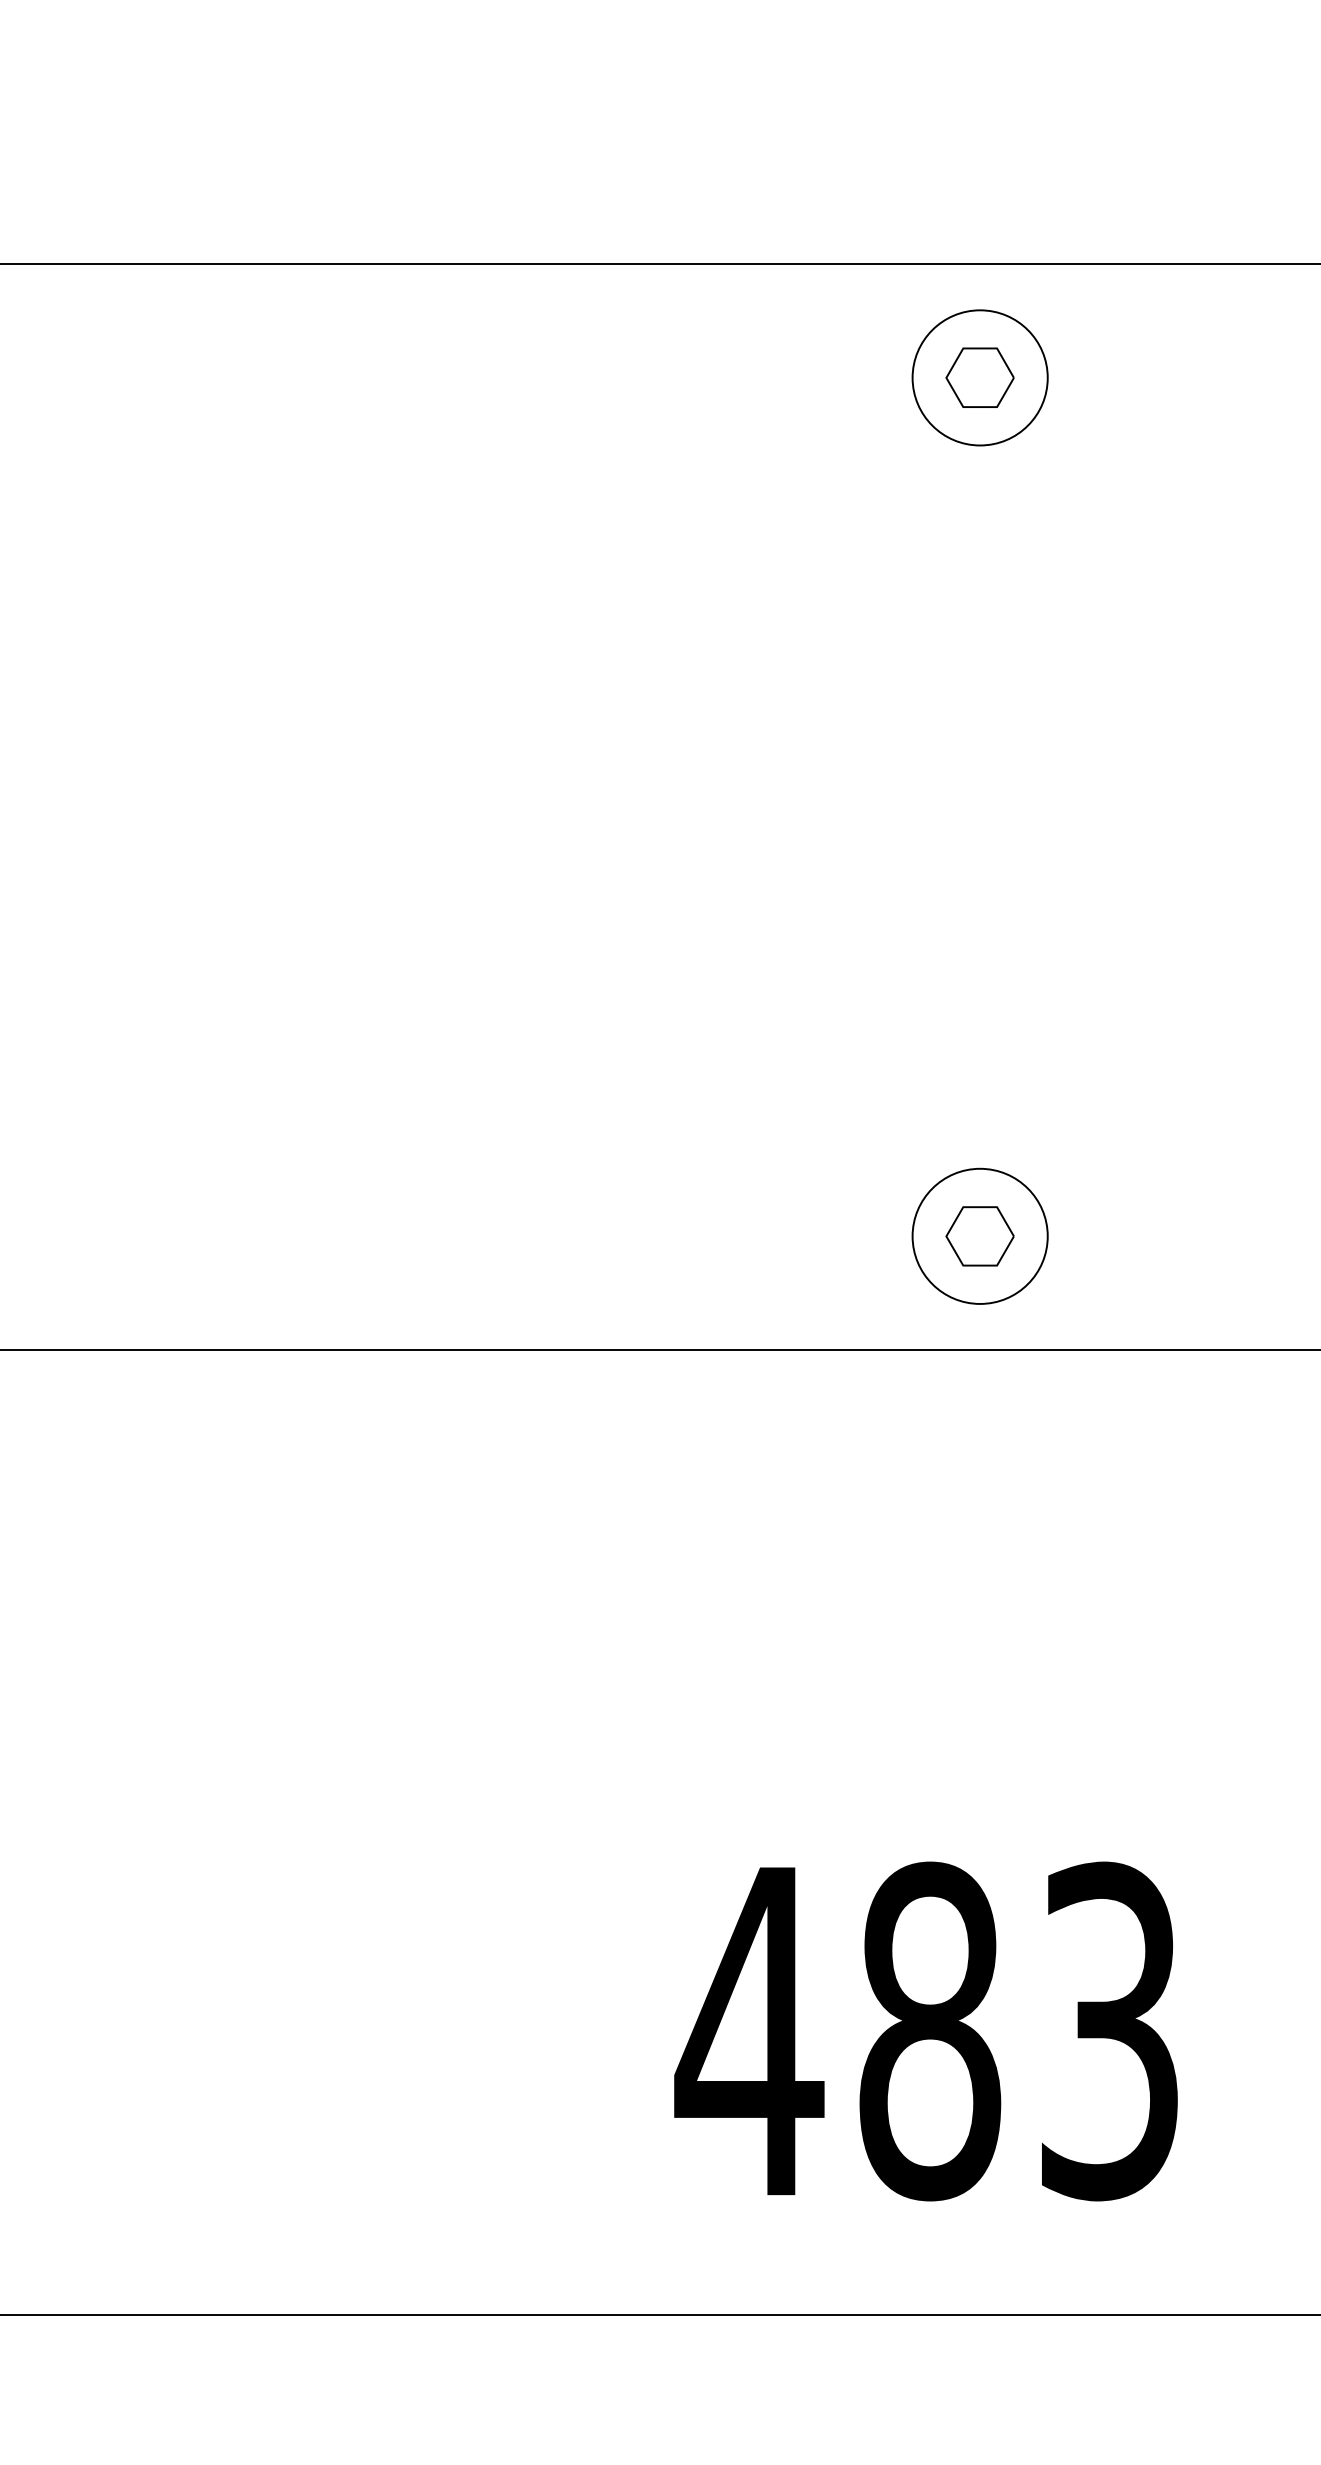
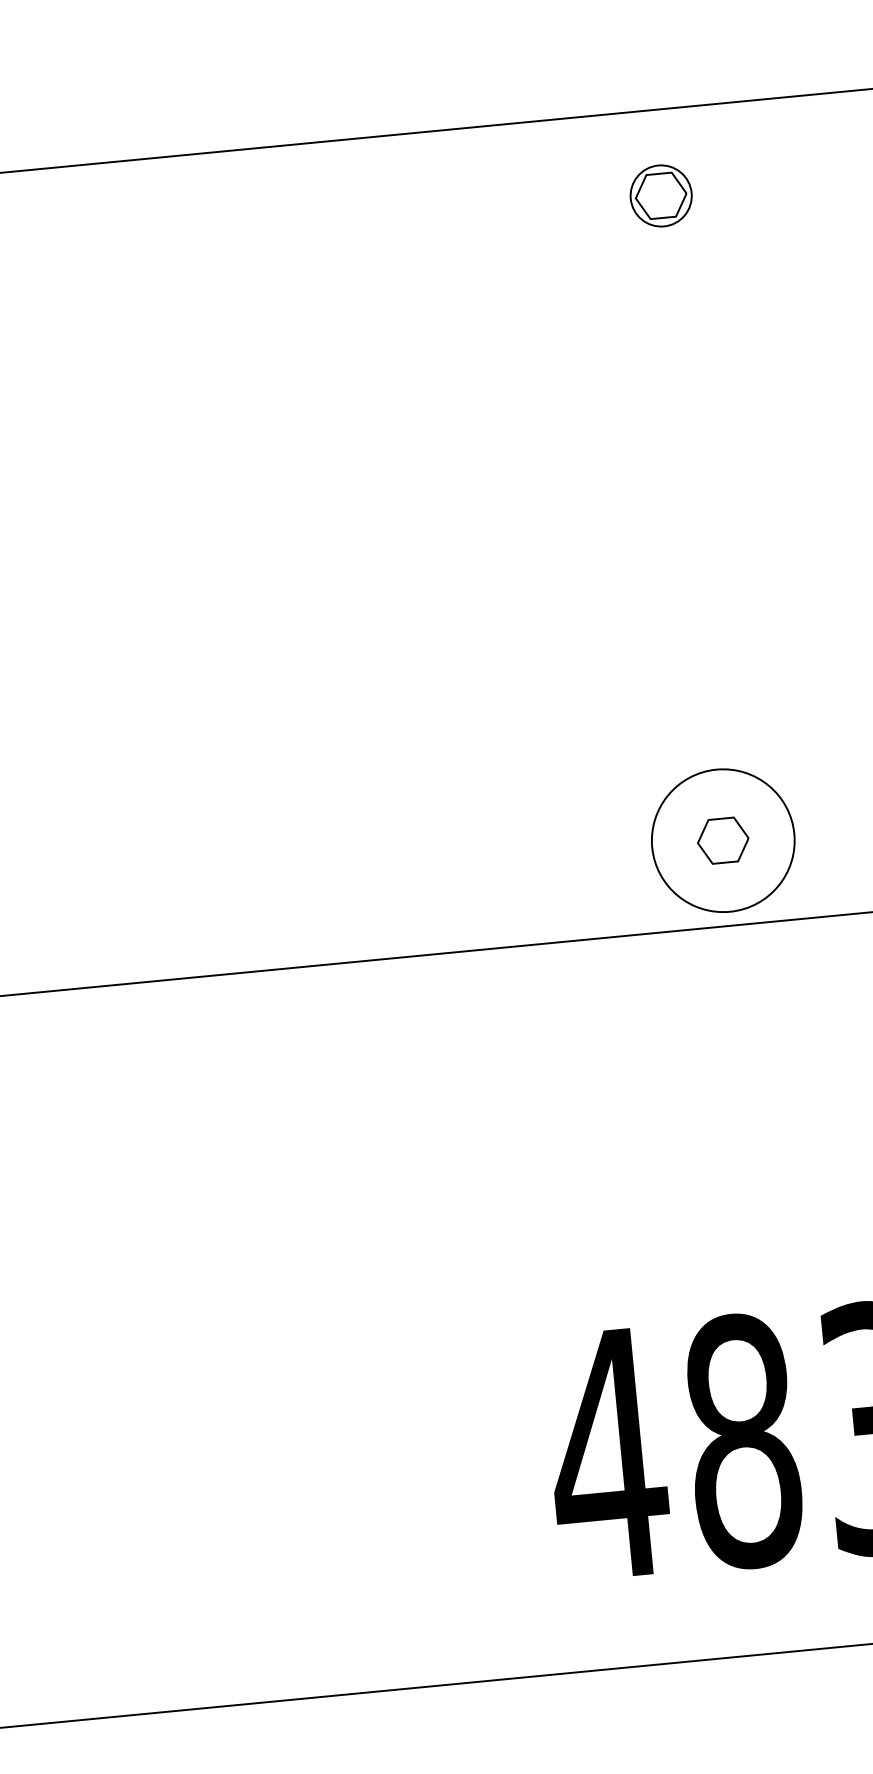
circle: (979, 377) -> (660, 195), size x0.6
circle: (979, 1235) -> (722, 840), size x1.4

